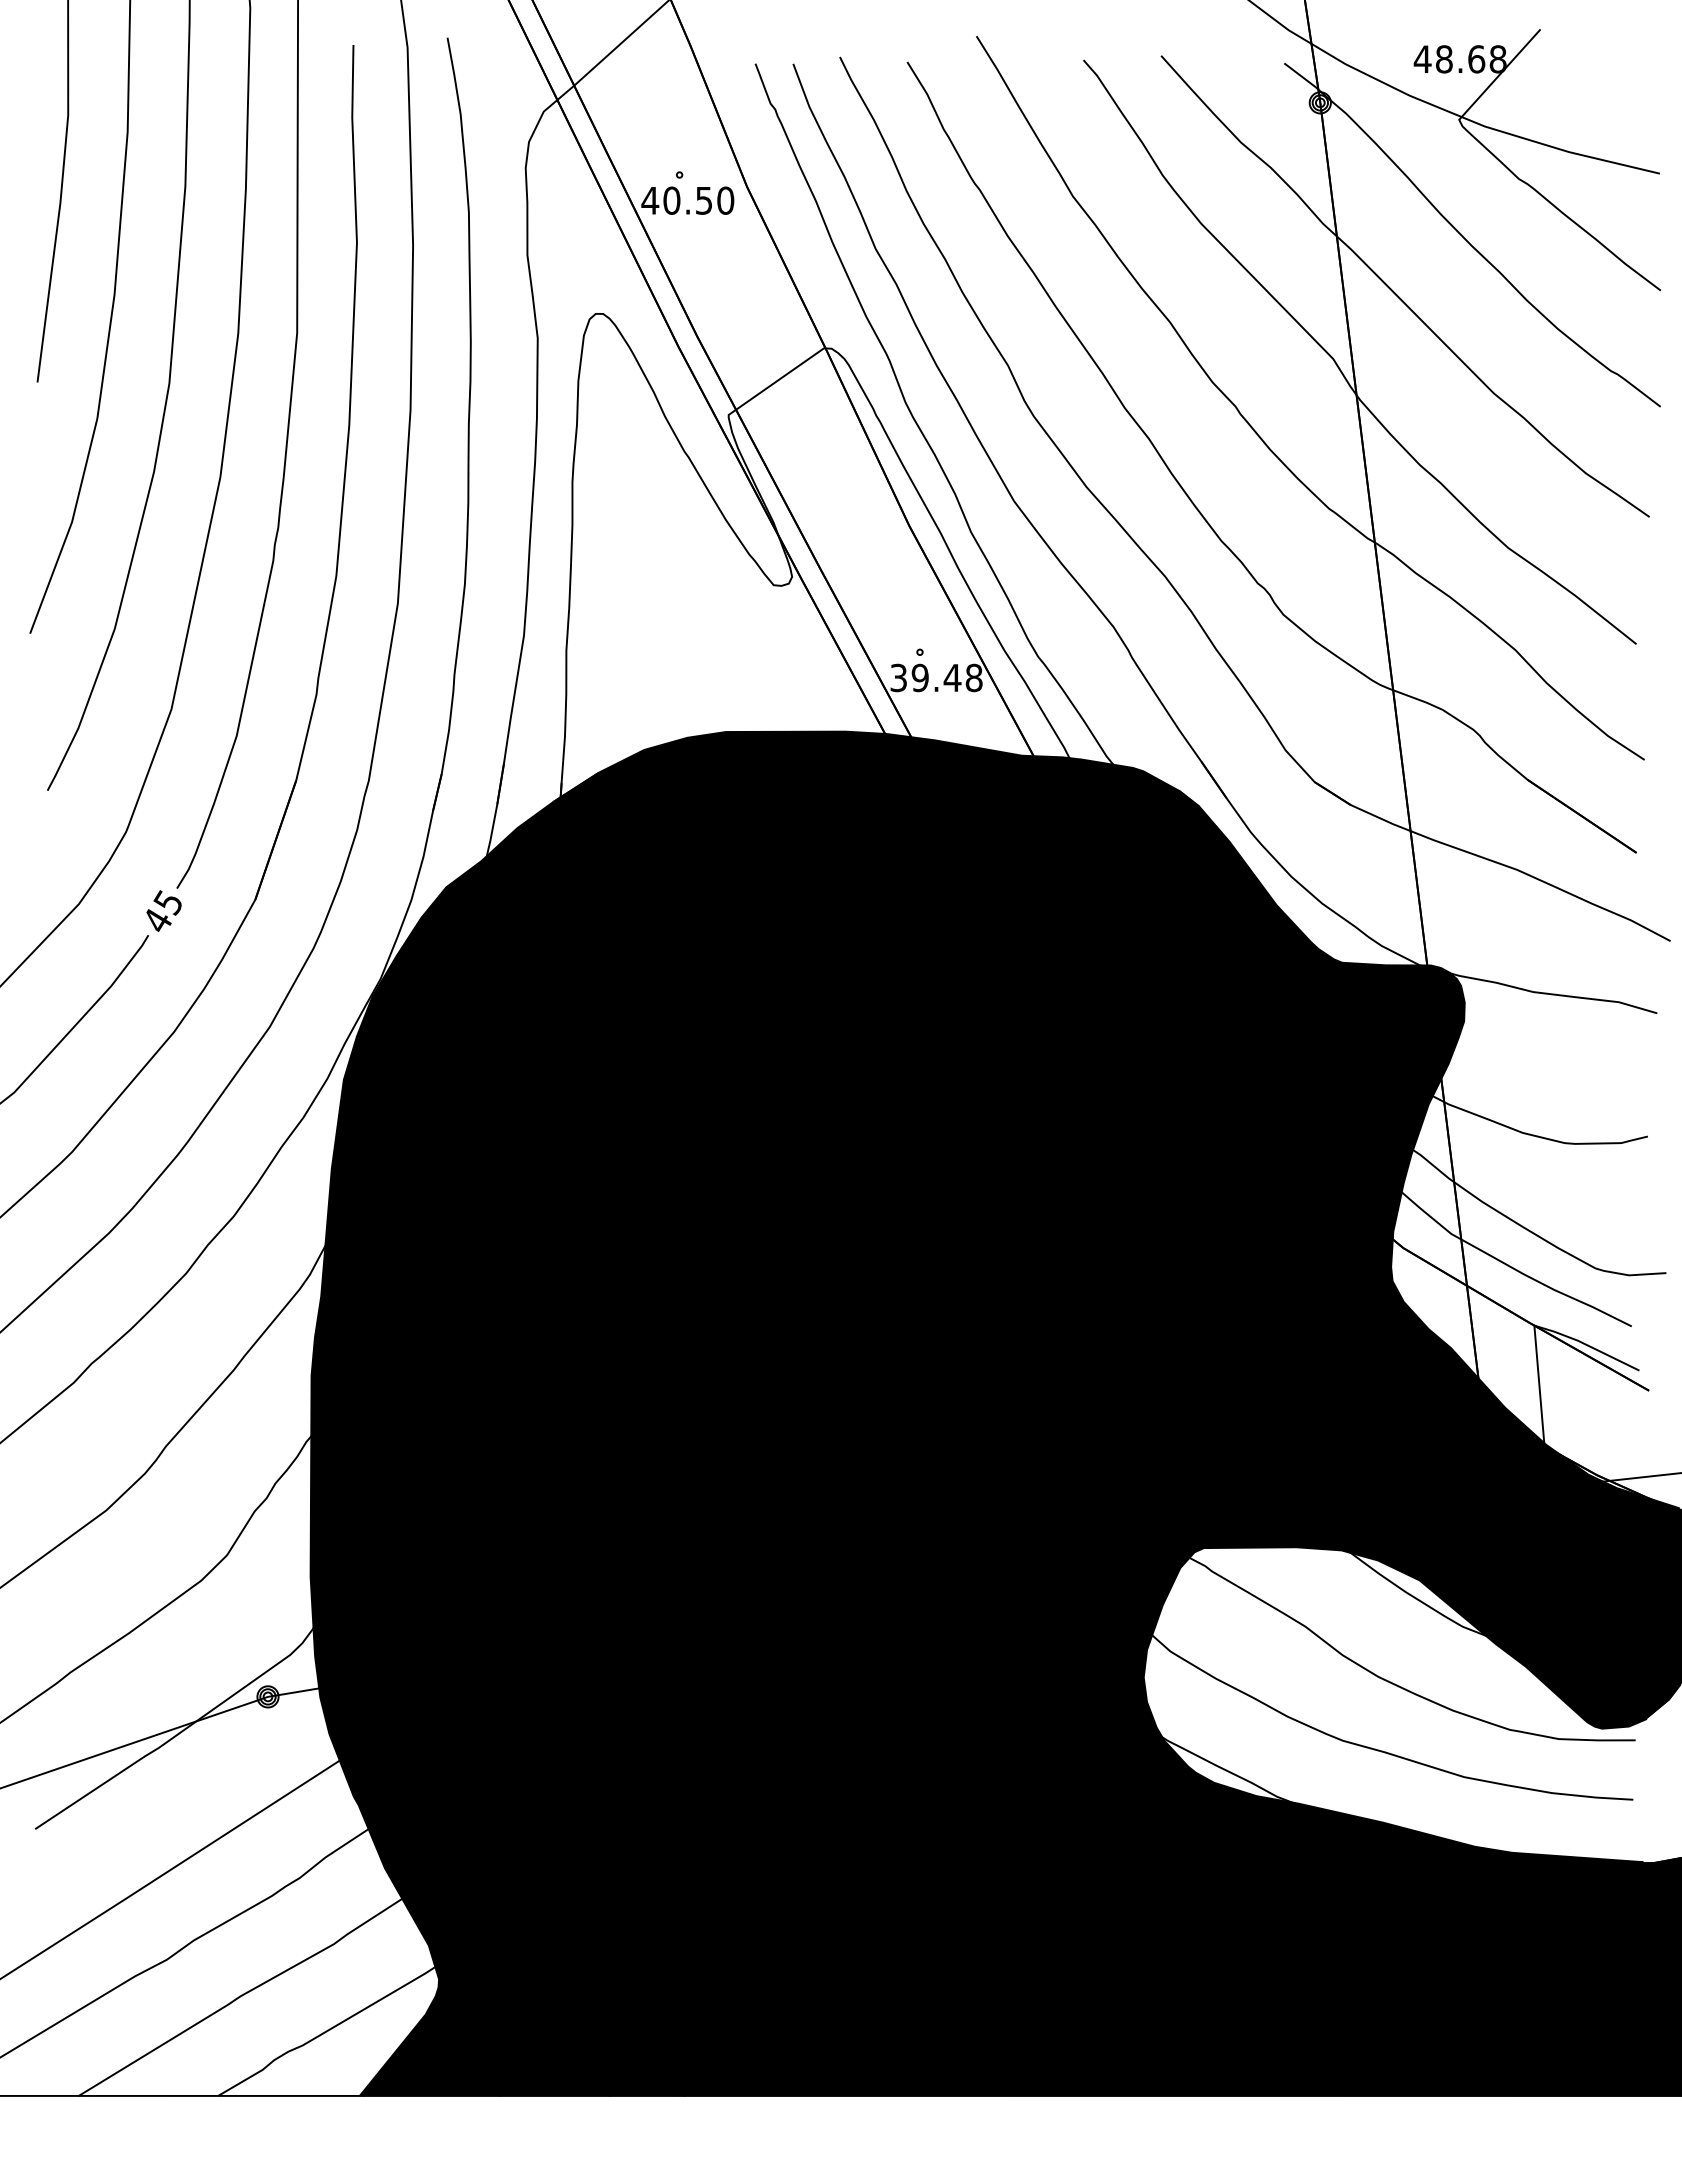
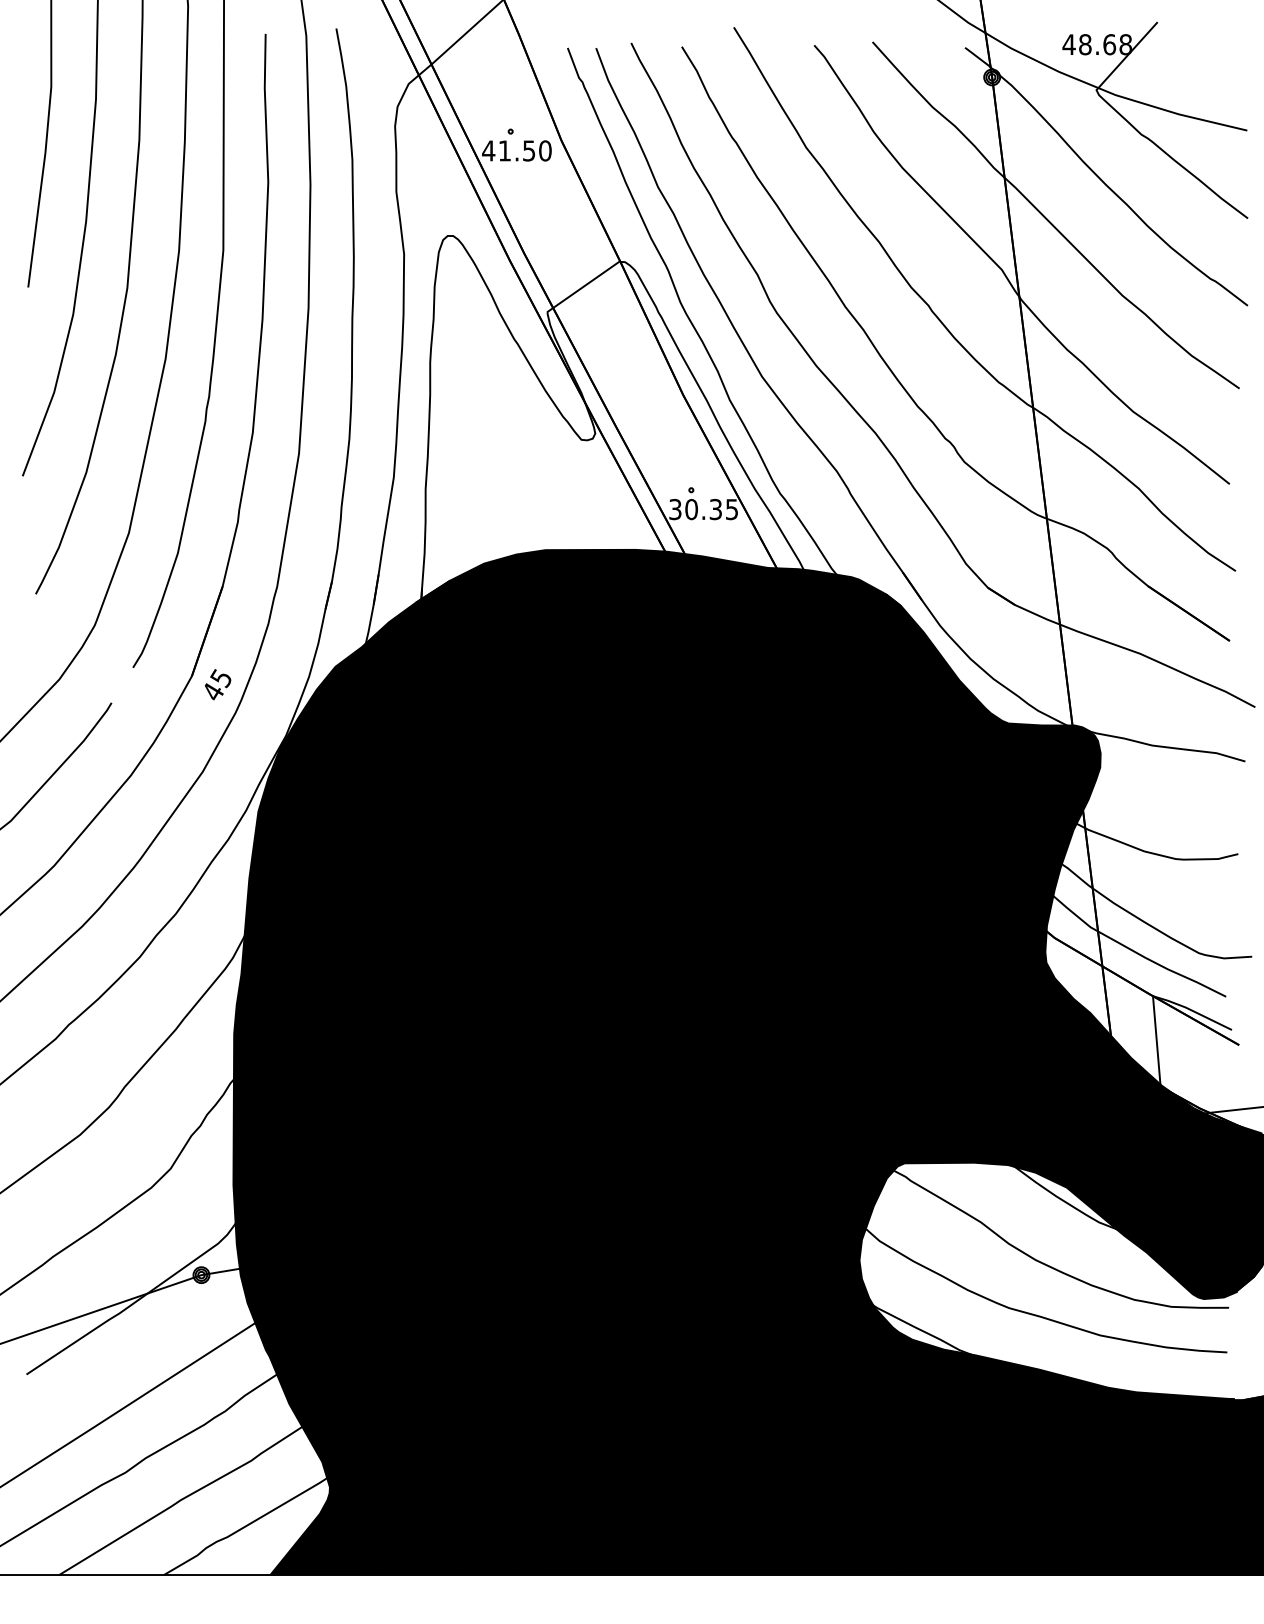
text: (671, 200) -> (504, 150), 40.50 -> 41.50
text: (946, 677) -> (711, 509), 39.48 -> 30.35
text: (163, 910) -> (217, 684), moved

